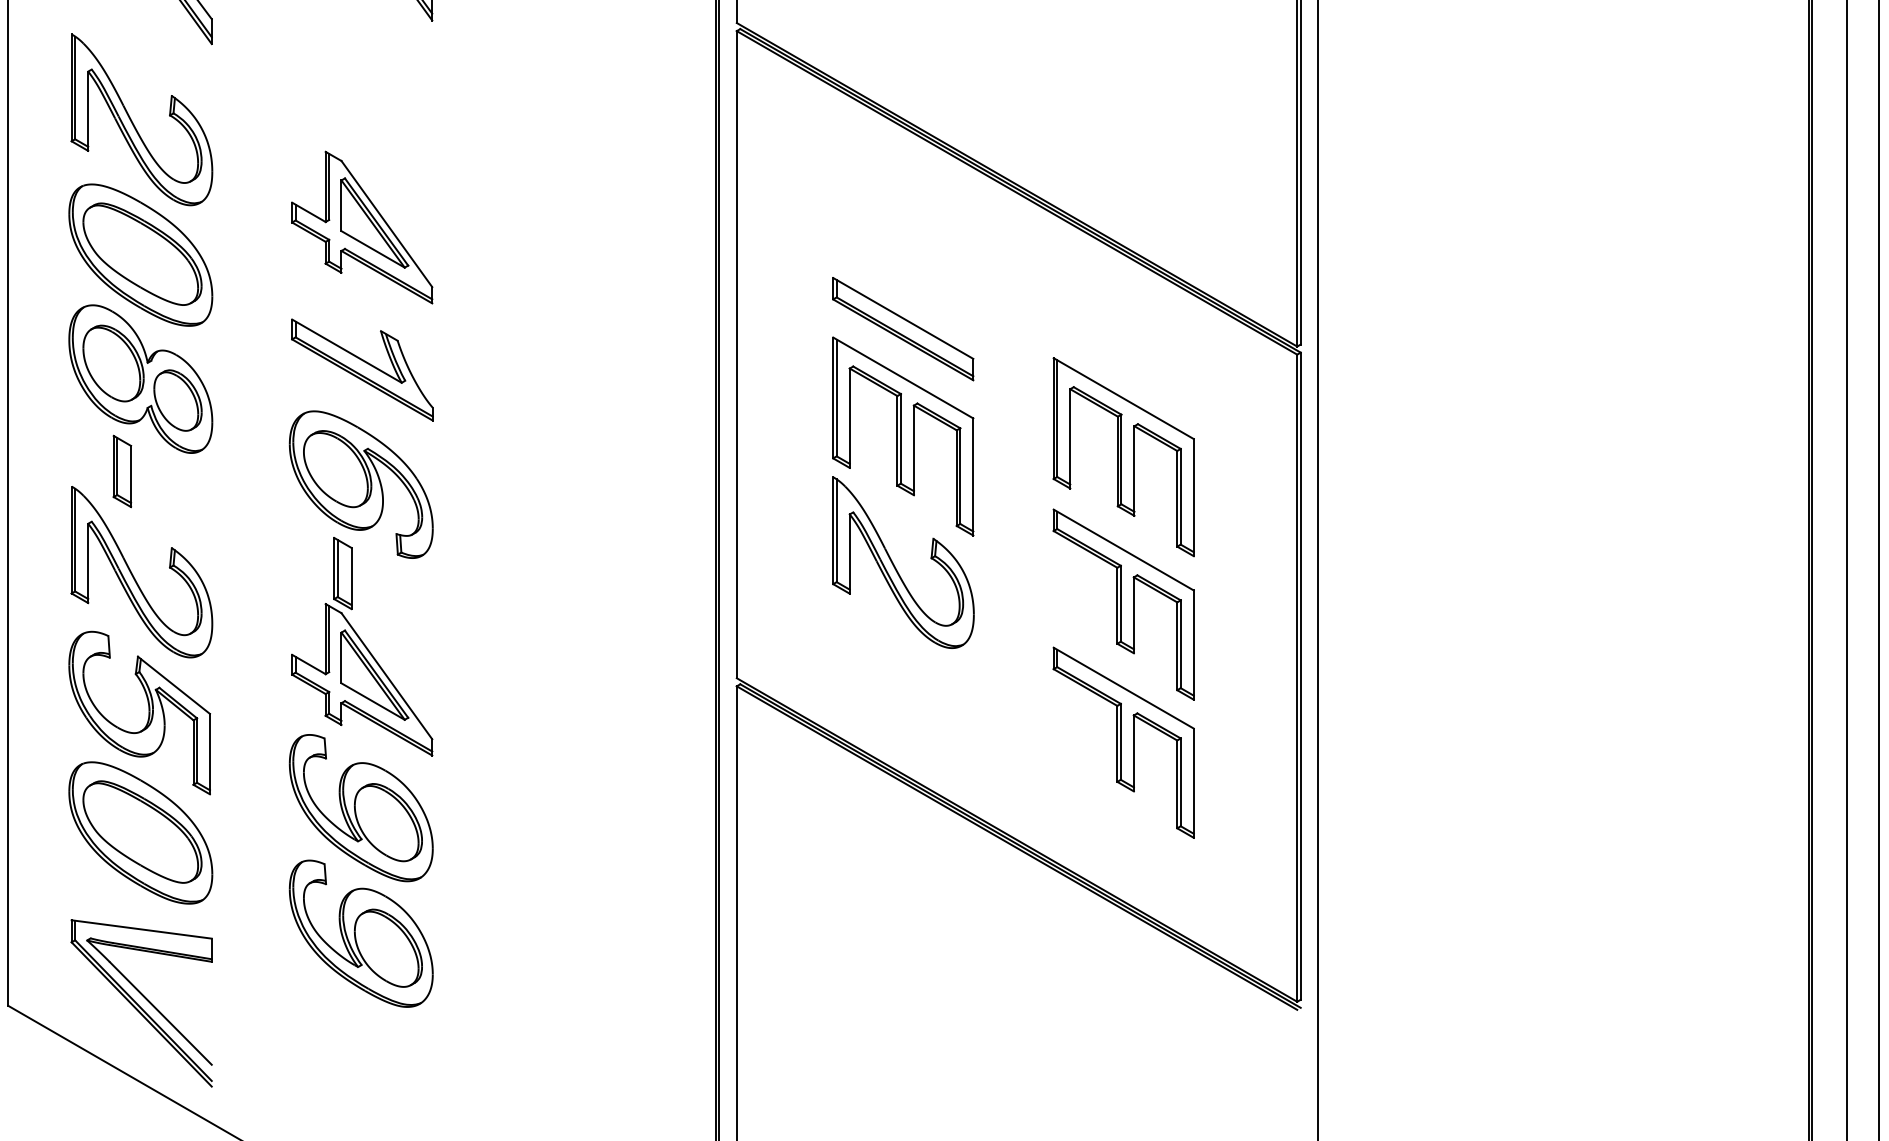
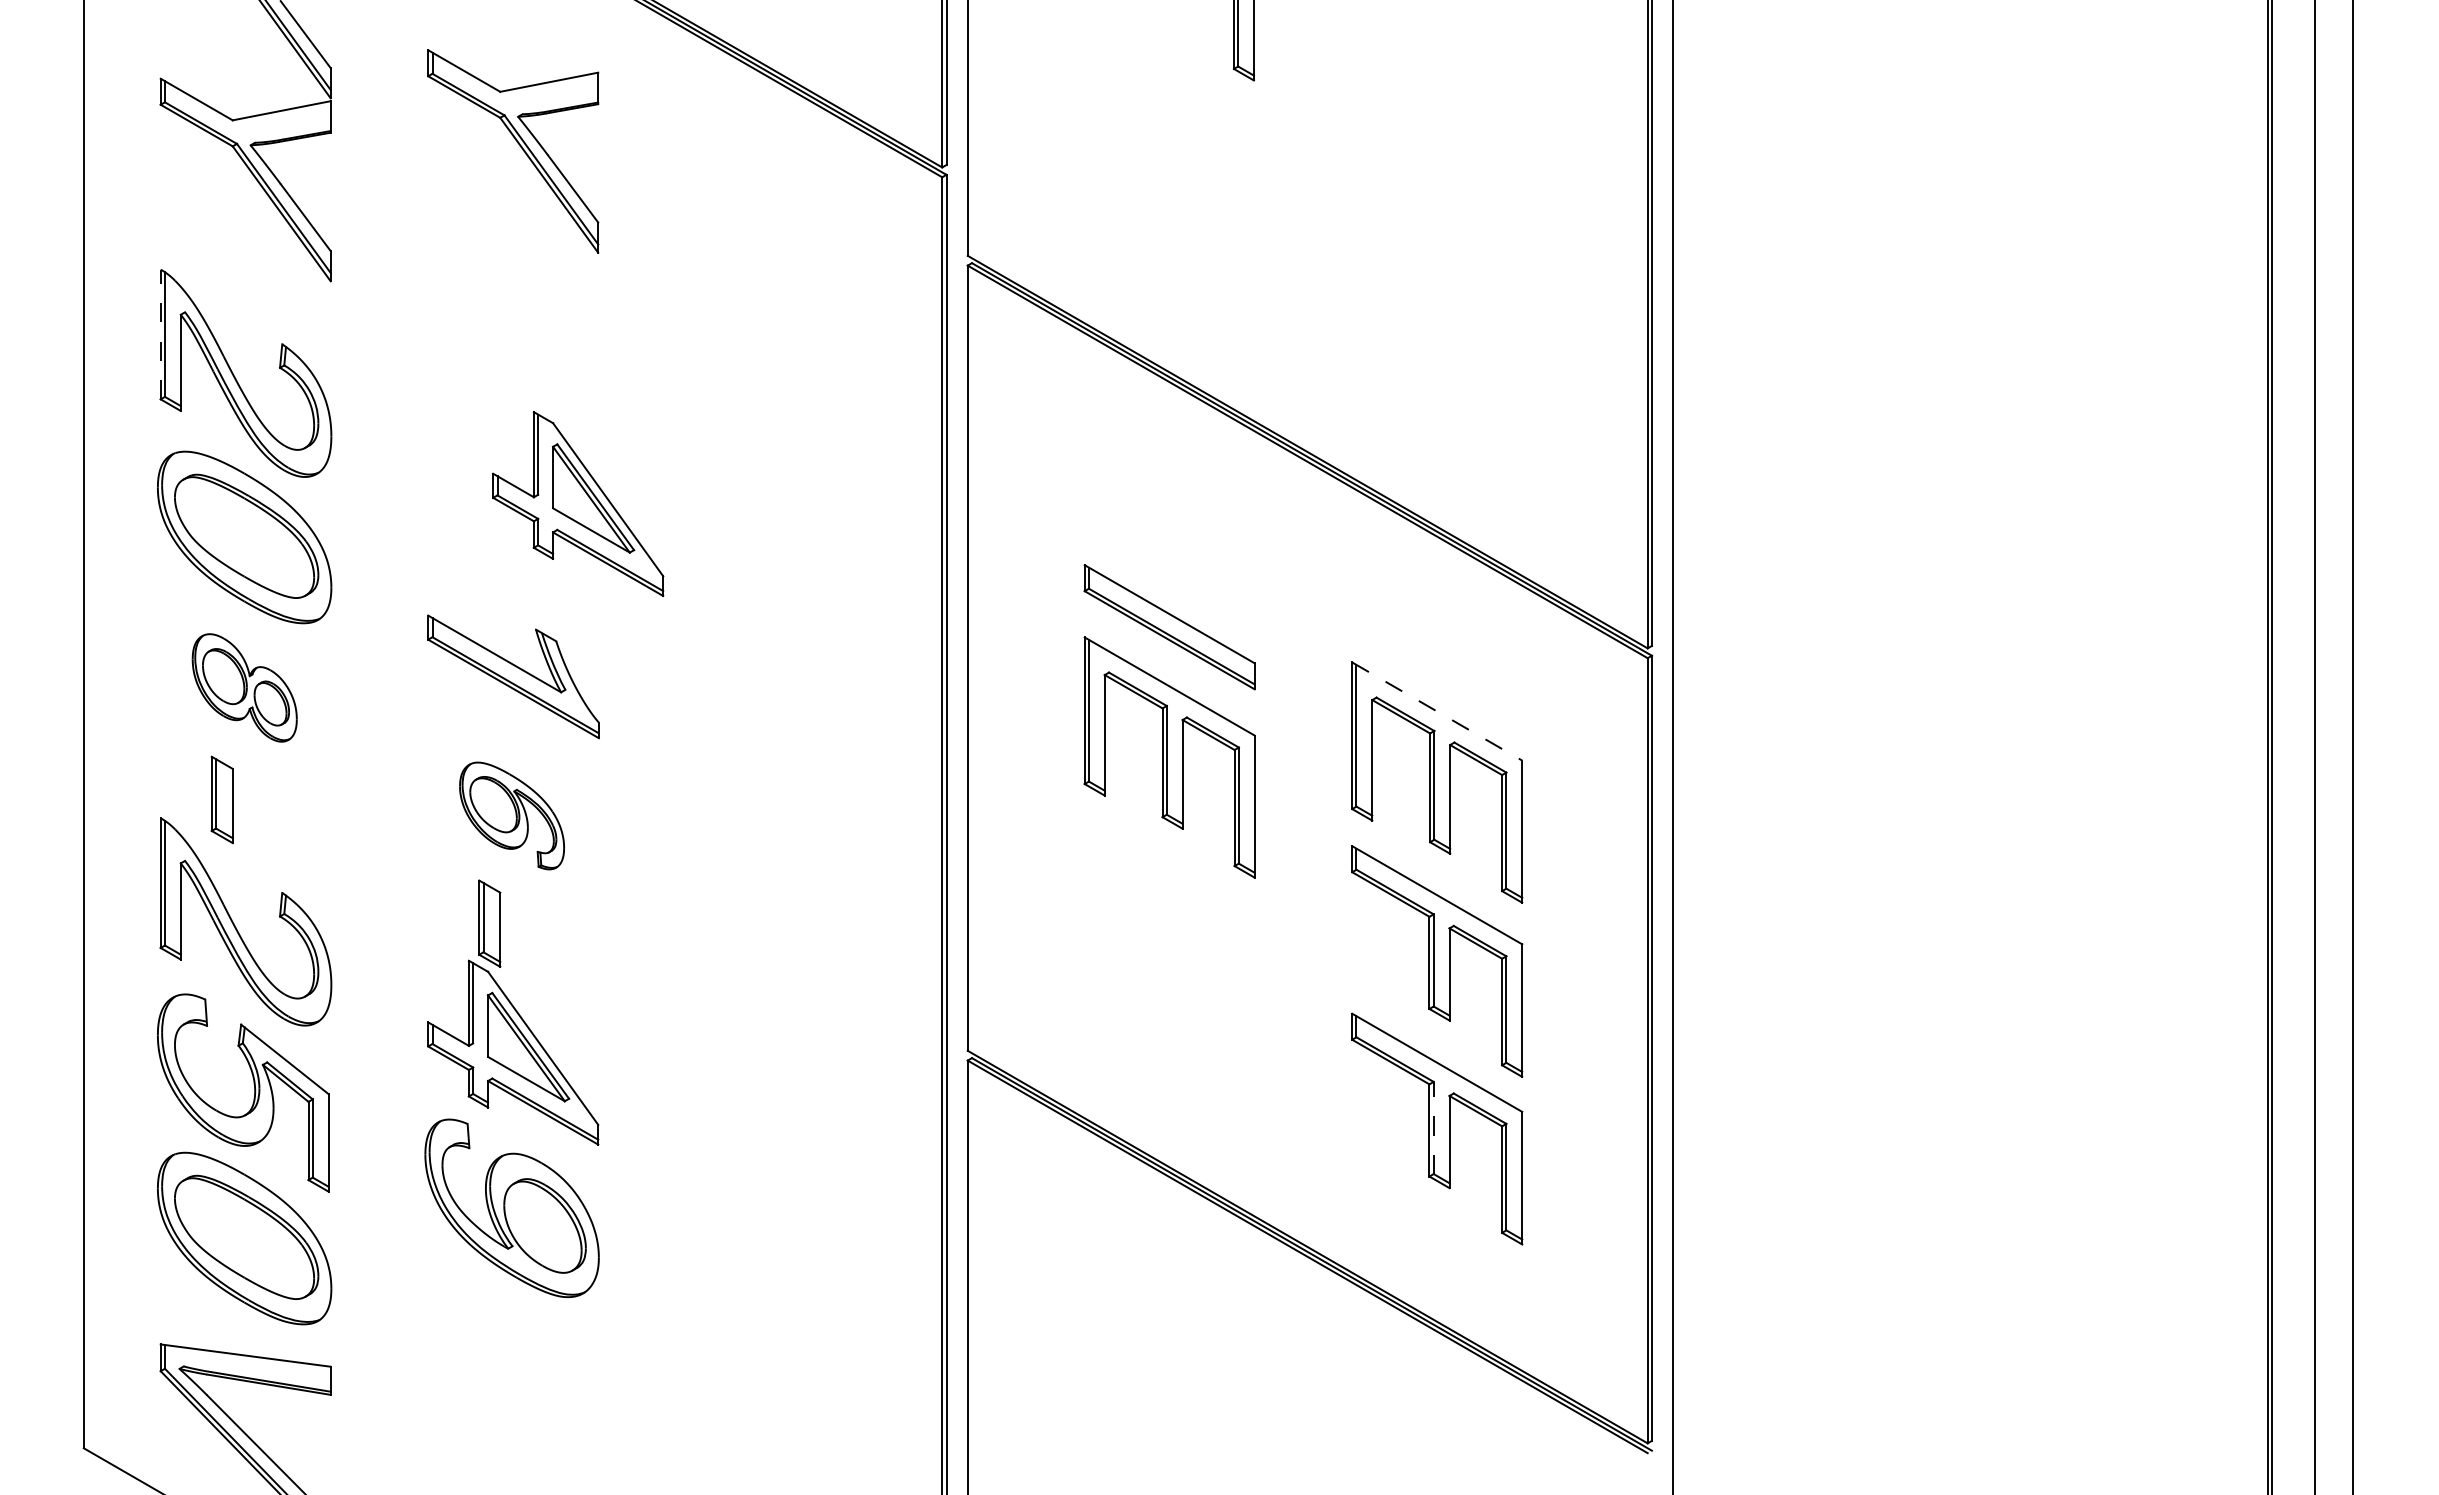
line: (71, 87) -> (160, 334), solid -> dashed
part: (362, 227) -> (578, 503), moved
part: (140, 378) -> (244, 687), size x0.6
line: (1123, 398) -> (1437, 711), solid -> dashed
part: (360, 484) -> (511, 815), size x0.6
part: (896, 568) -> (1161, 917), removed
line: (1120, 741) -> (1433, 1127), solid -> dashed
part: (360, 933) -> (511, 1360), removed

